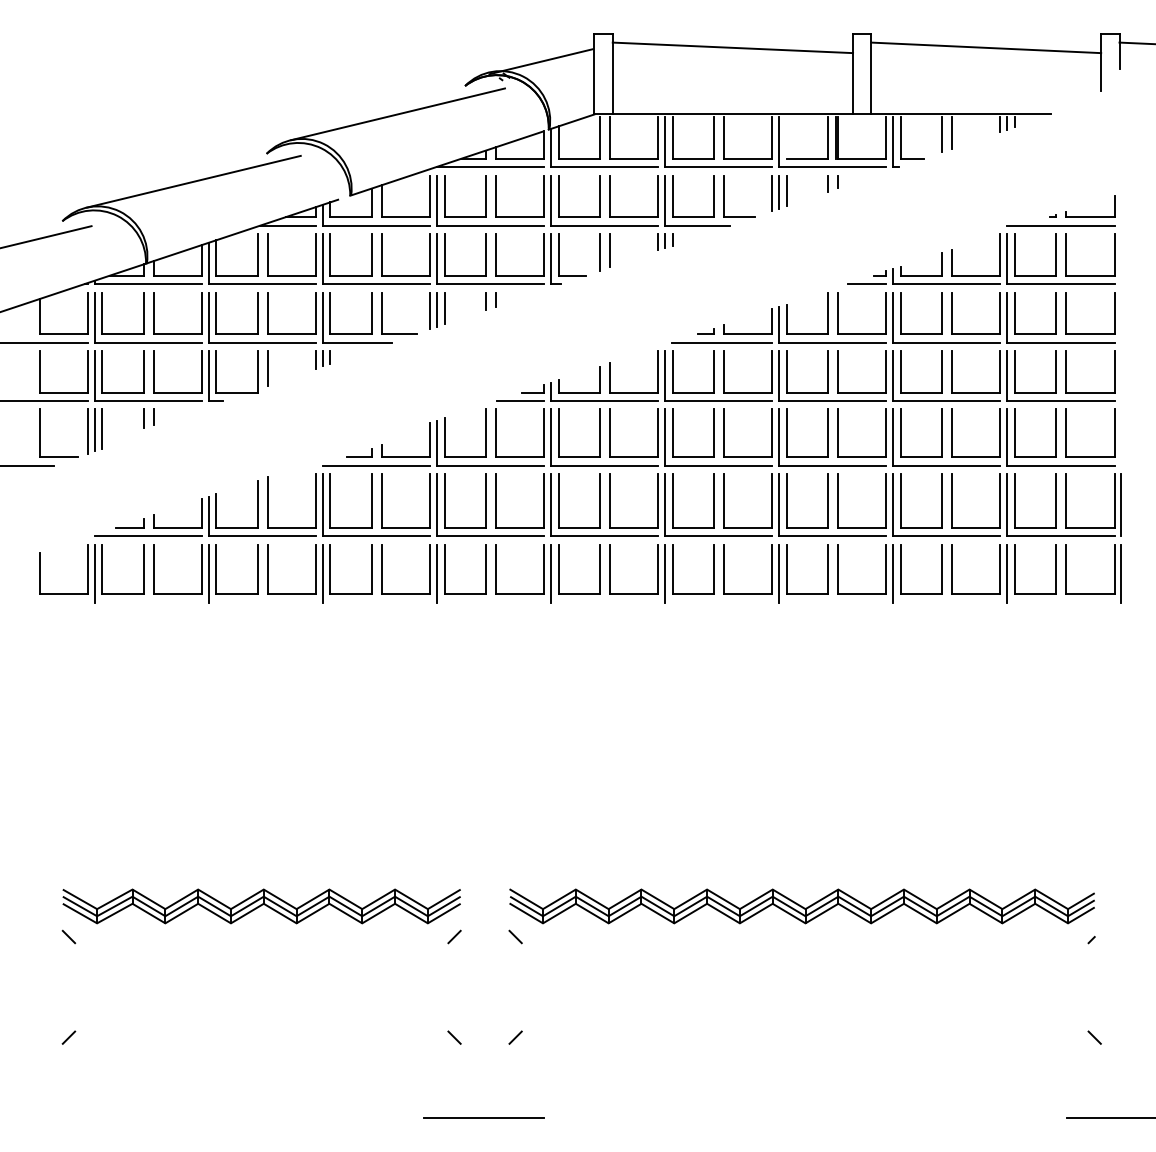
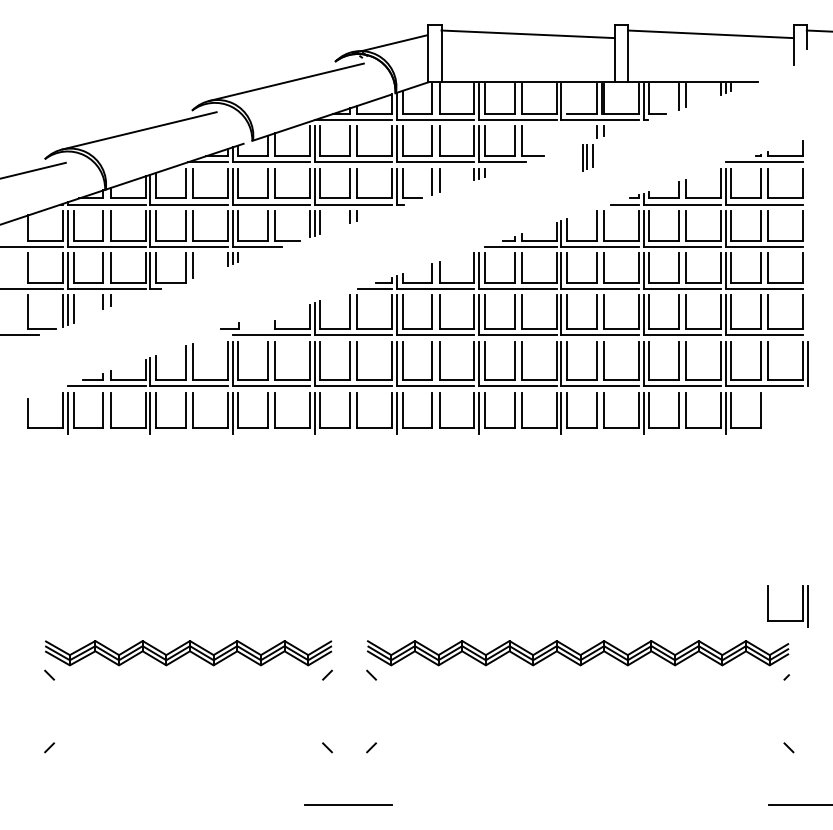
part: (779, 193) -> (587, 158), moved
part: (359, 452) -> (230, 325), moved
part: (1093, 593) -> (788, 620), moved

